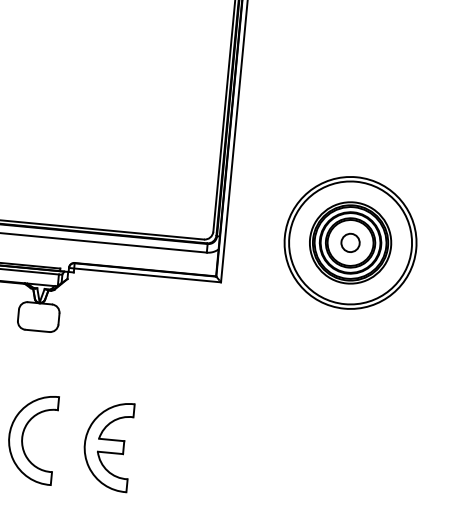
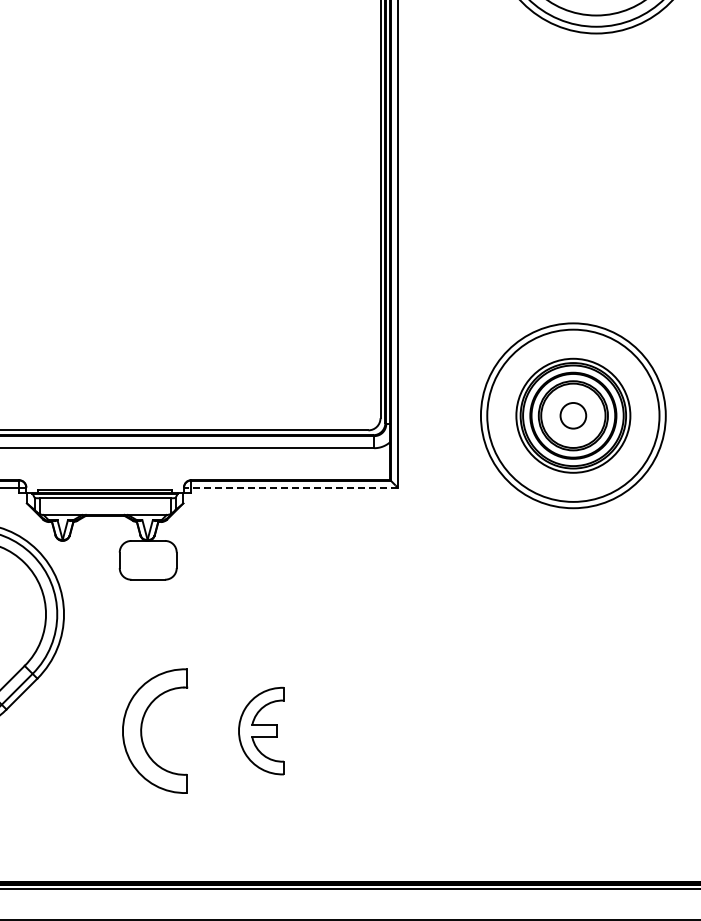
line: (144, 274) -> (290, 487), solid -> dashed
part: (107, 445) -> (261, 730), size x0.7

